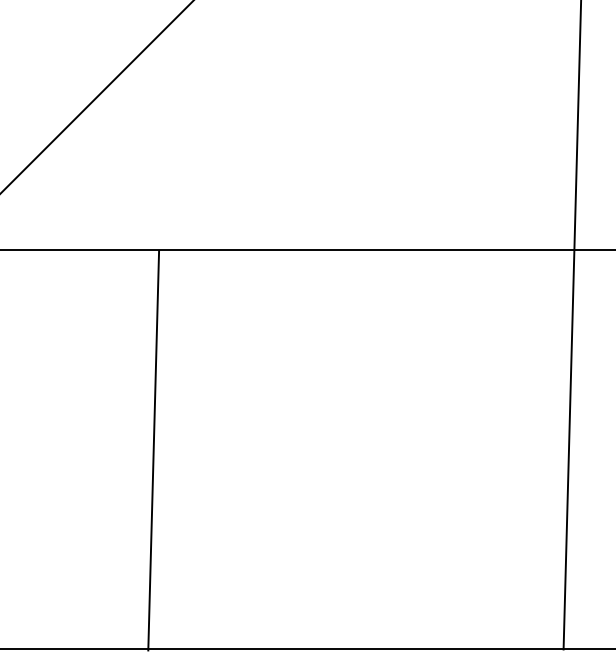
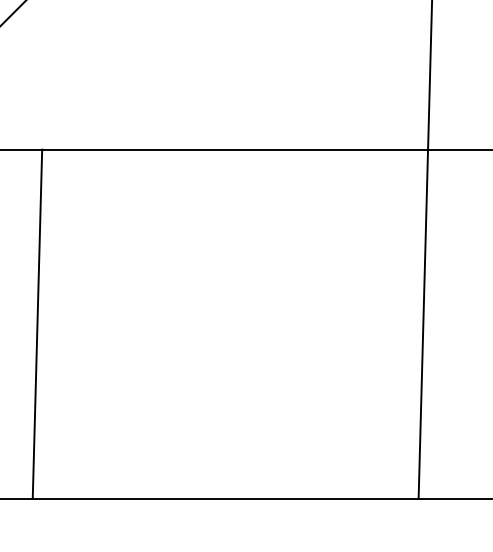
line: (153, 450) -> (37, 324), moved

